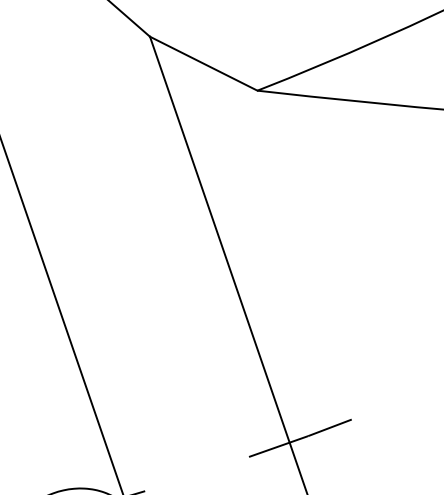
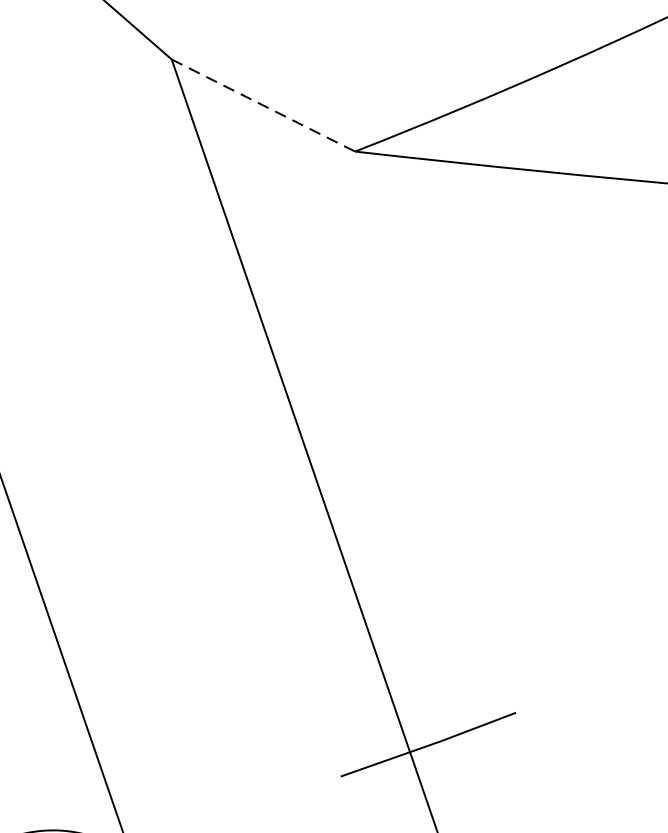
line: (204, 63) -> (264, 105), solid -> dashed

